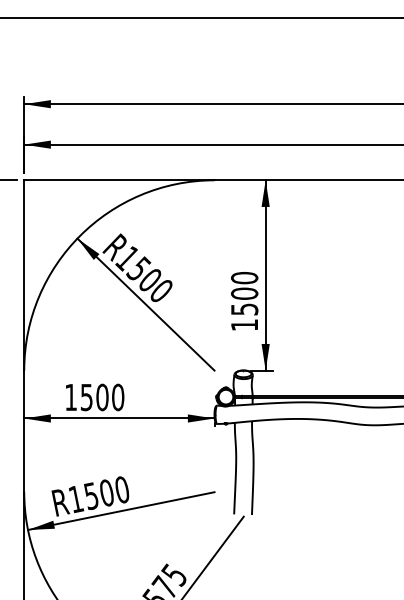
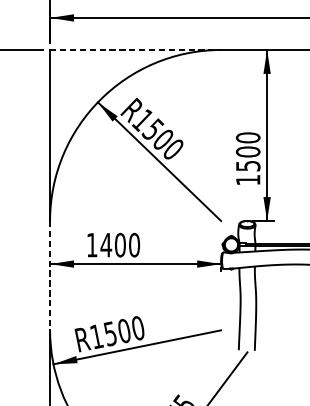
line: (119, 180) -> (135, 50), solid -> dashed
text: (86, 397) -> (106, 245), 1500 -> 1400
line: (24, 431) -> (50, 275), solid -> dashed

